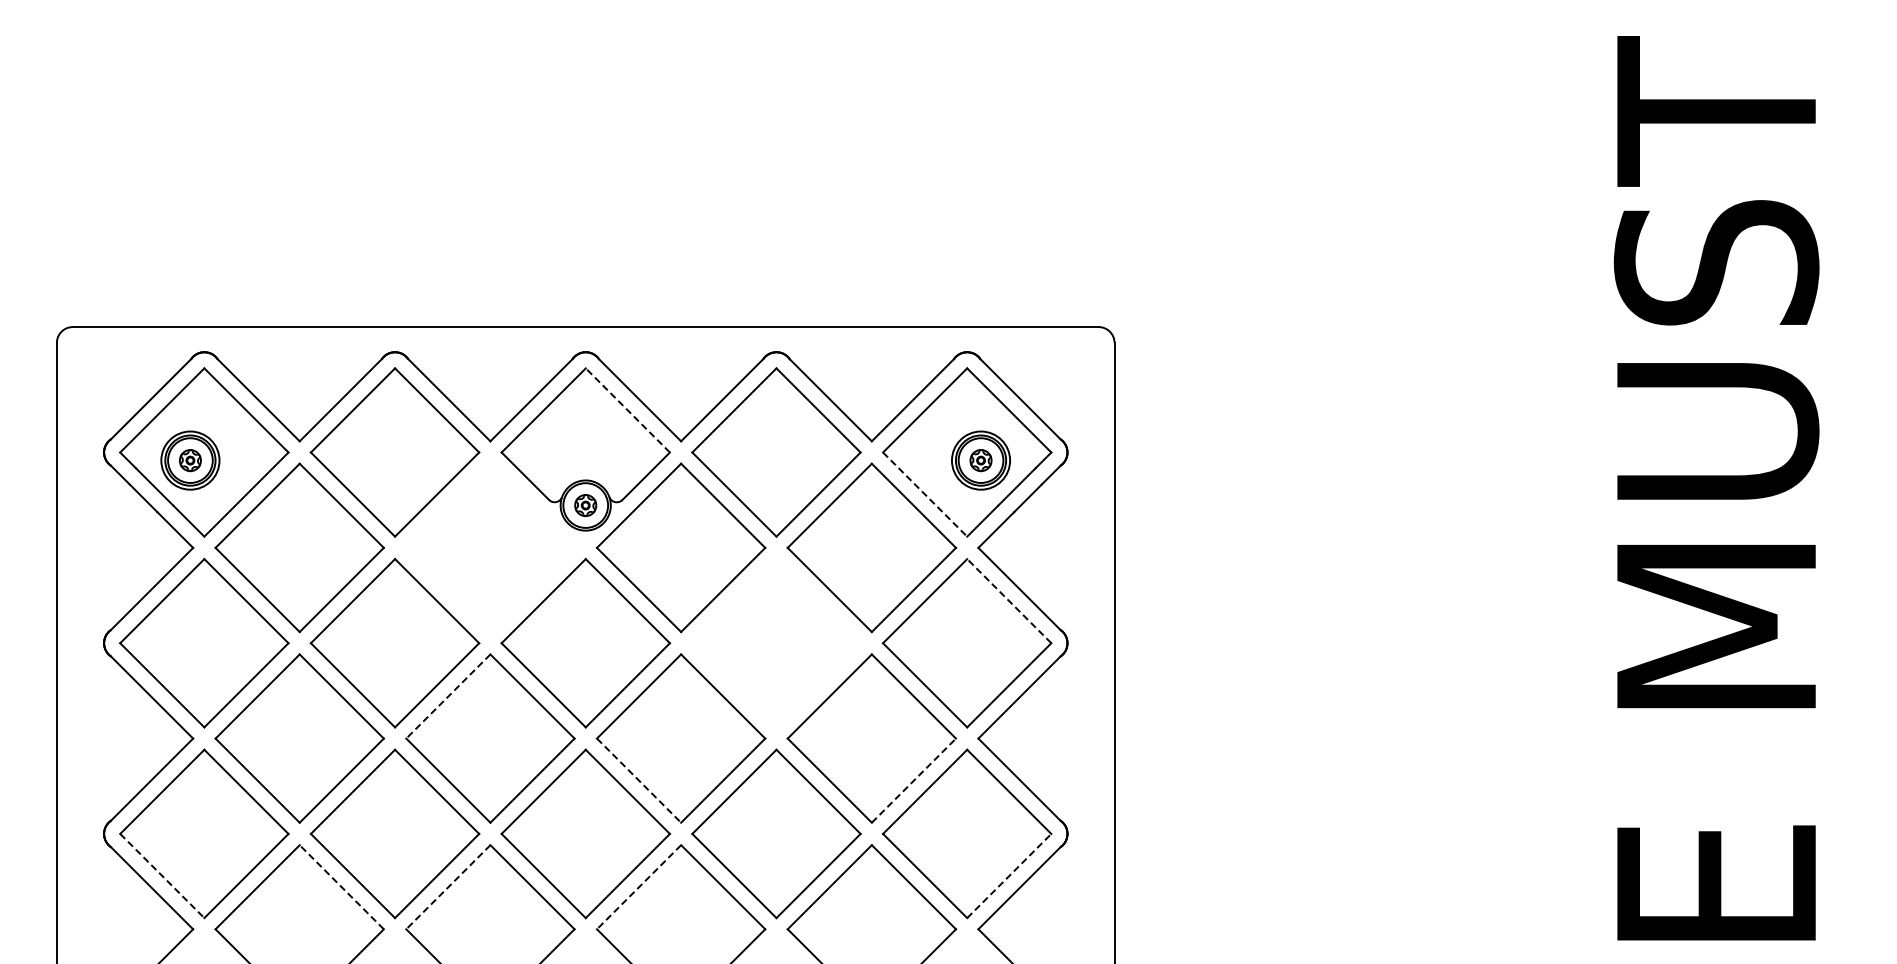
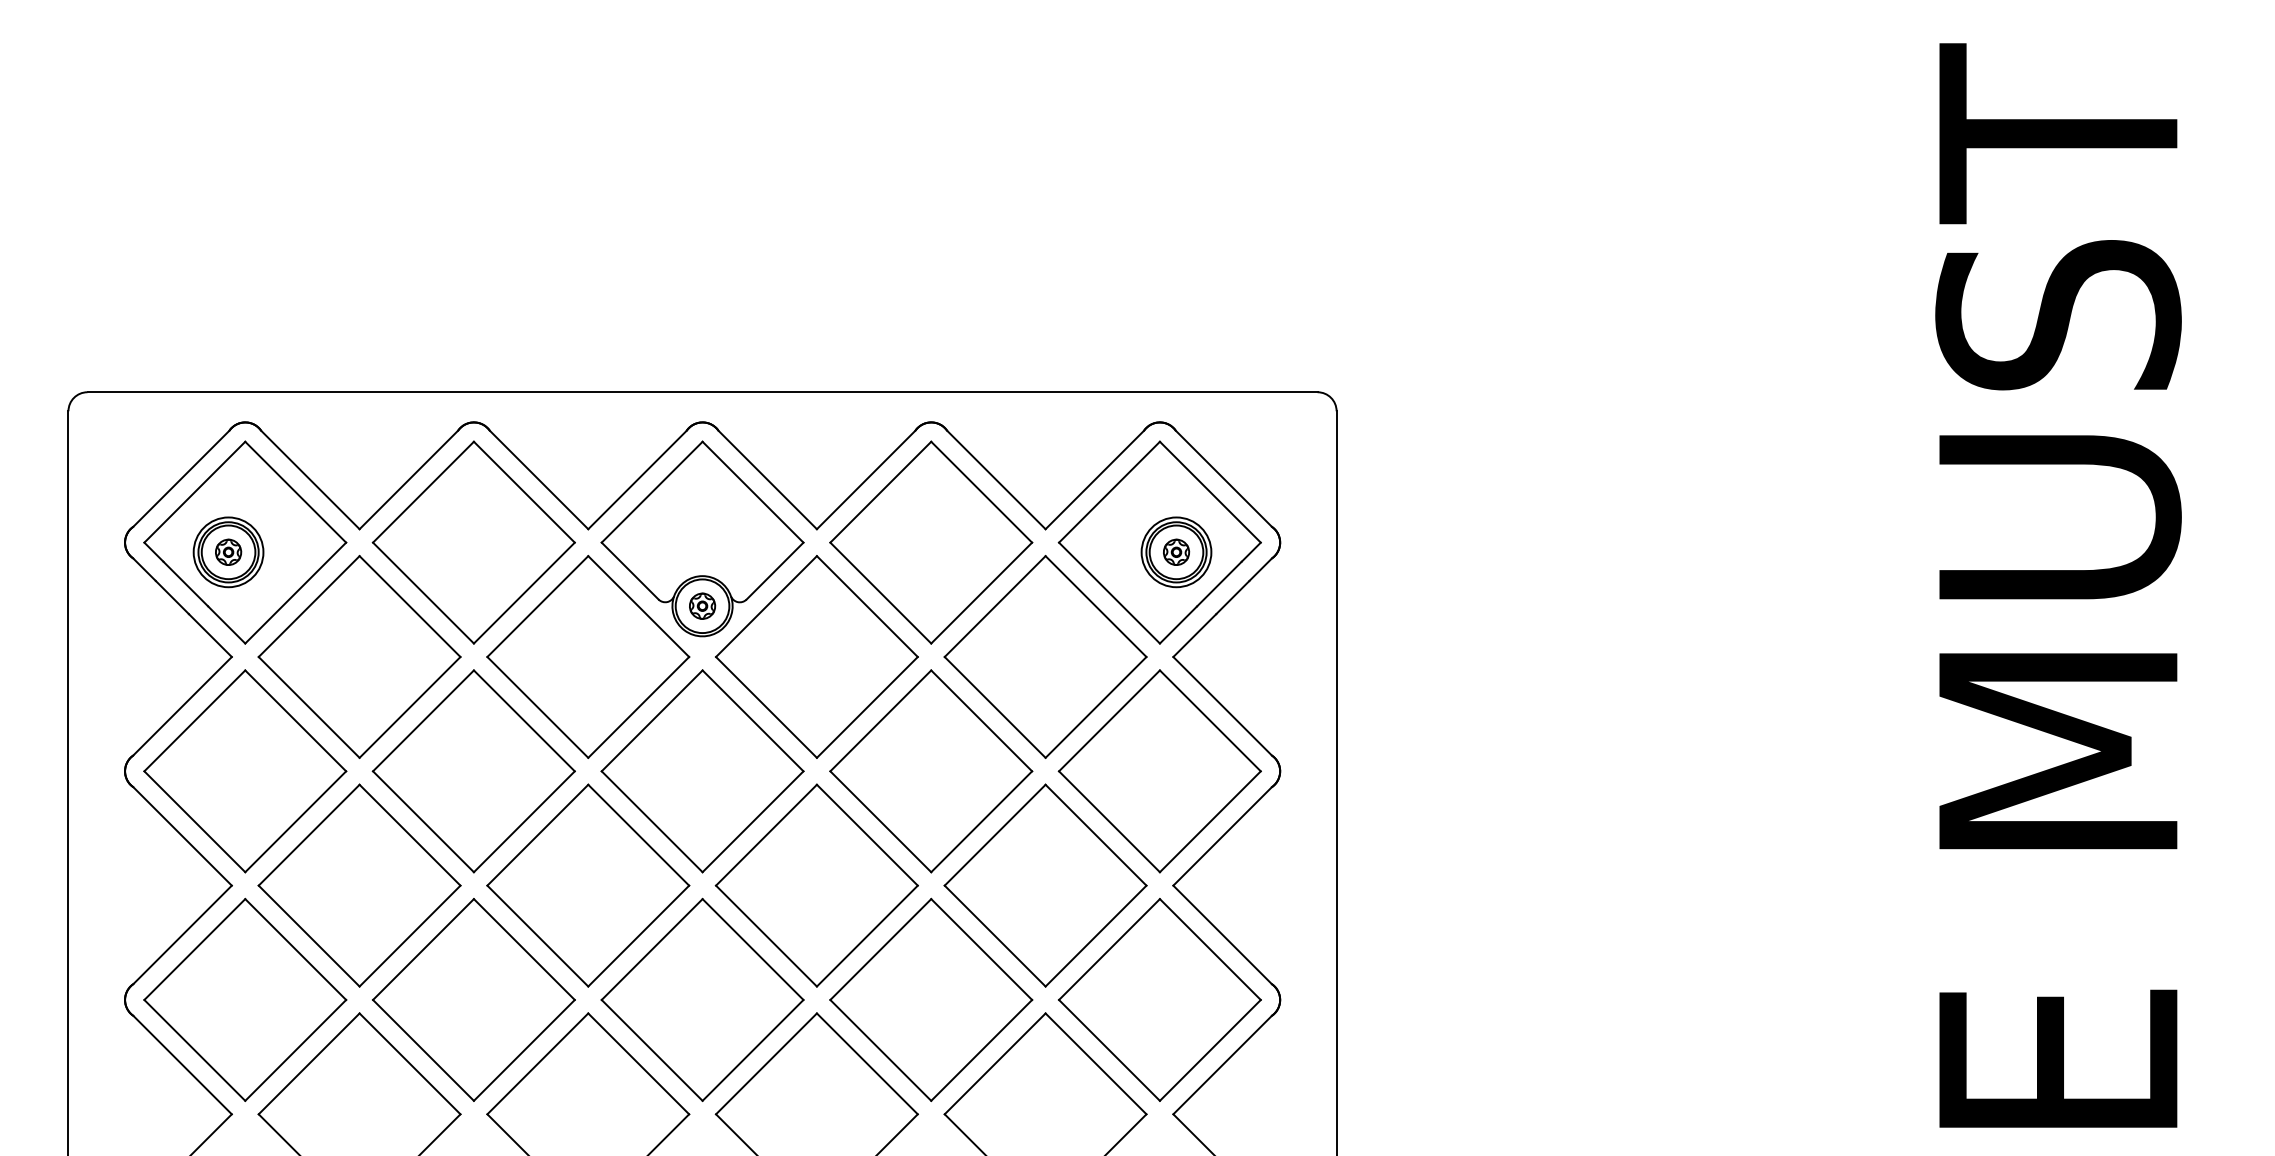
line: (627, 410) -> (752, 492), dashed -> solid
line: (925, 494) -> (1109, 592), dashed -> solid
part: (490, 547) -> (588, 656), added
line: (1008, 600) -> (1209, 720), dashed -> solid
part: (776, 642) -> (931, 770), added
line: (448, 696) -> (538, 835), dashed -> solid
line: (914, 780) -> (1096, 935), dashed -> solid
line: (639, 781) -> (767, 937), dashed -> solid
line: (1009, 875) -> (1210, 1049), dashed -> solid
line: (162, 876) -> (195, 1051), dashed -> solid
line: (341, 886) -> (409, 1062), dashed -> solid
line: (448, 887) -> (538, 1064), dashed -> solid
line: (638, 887) -> (765, 1064), dashed -> solid

